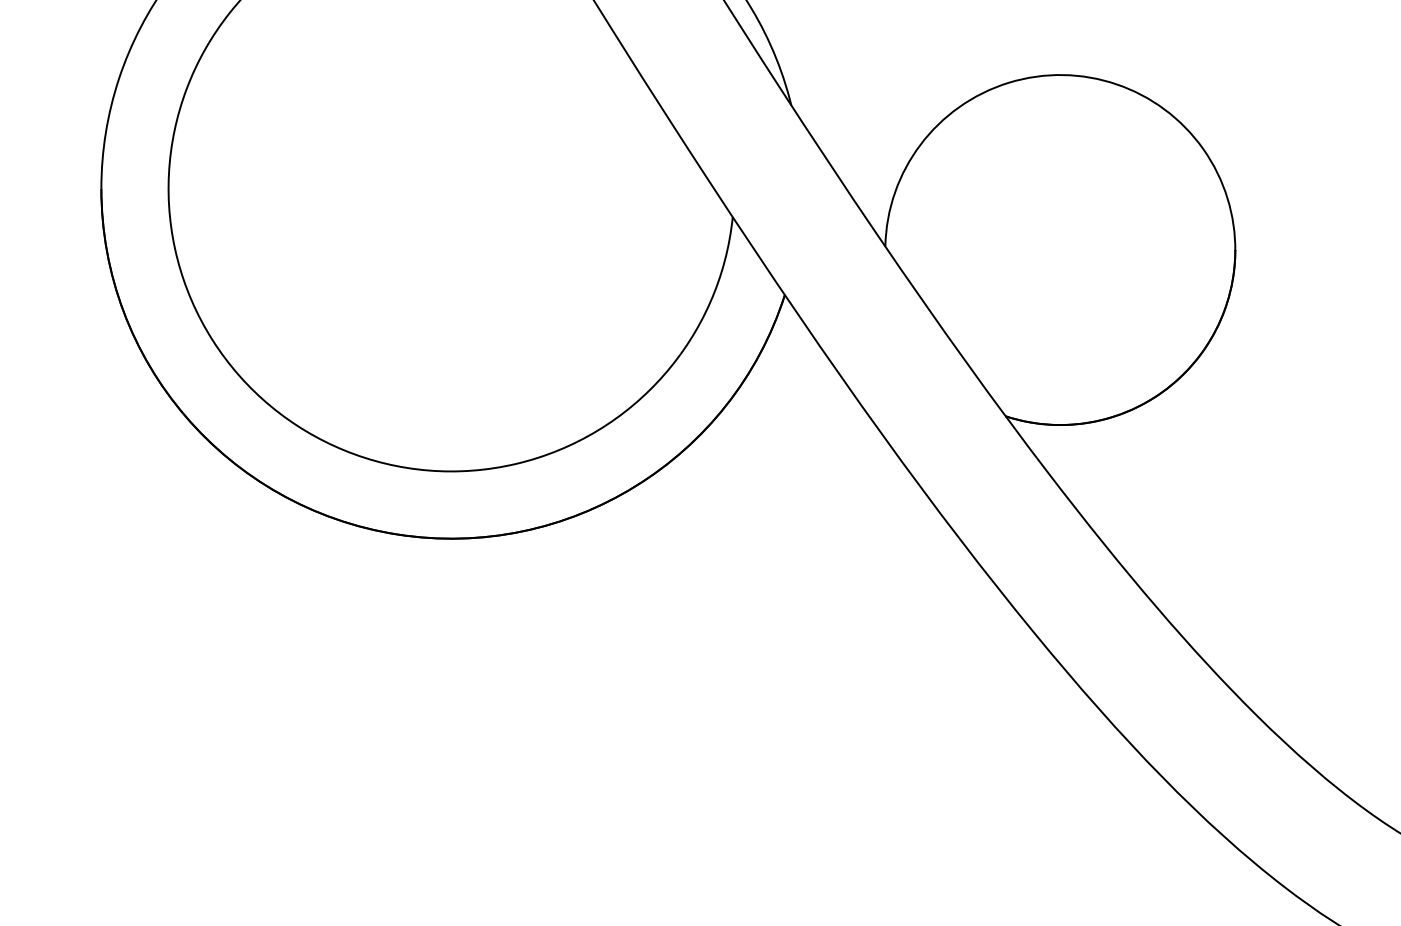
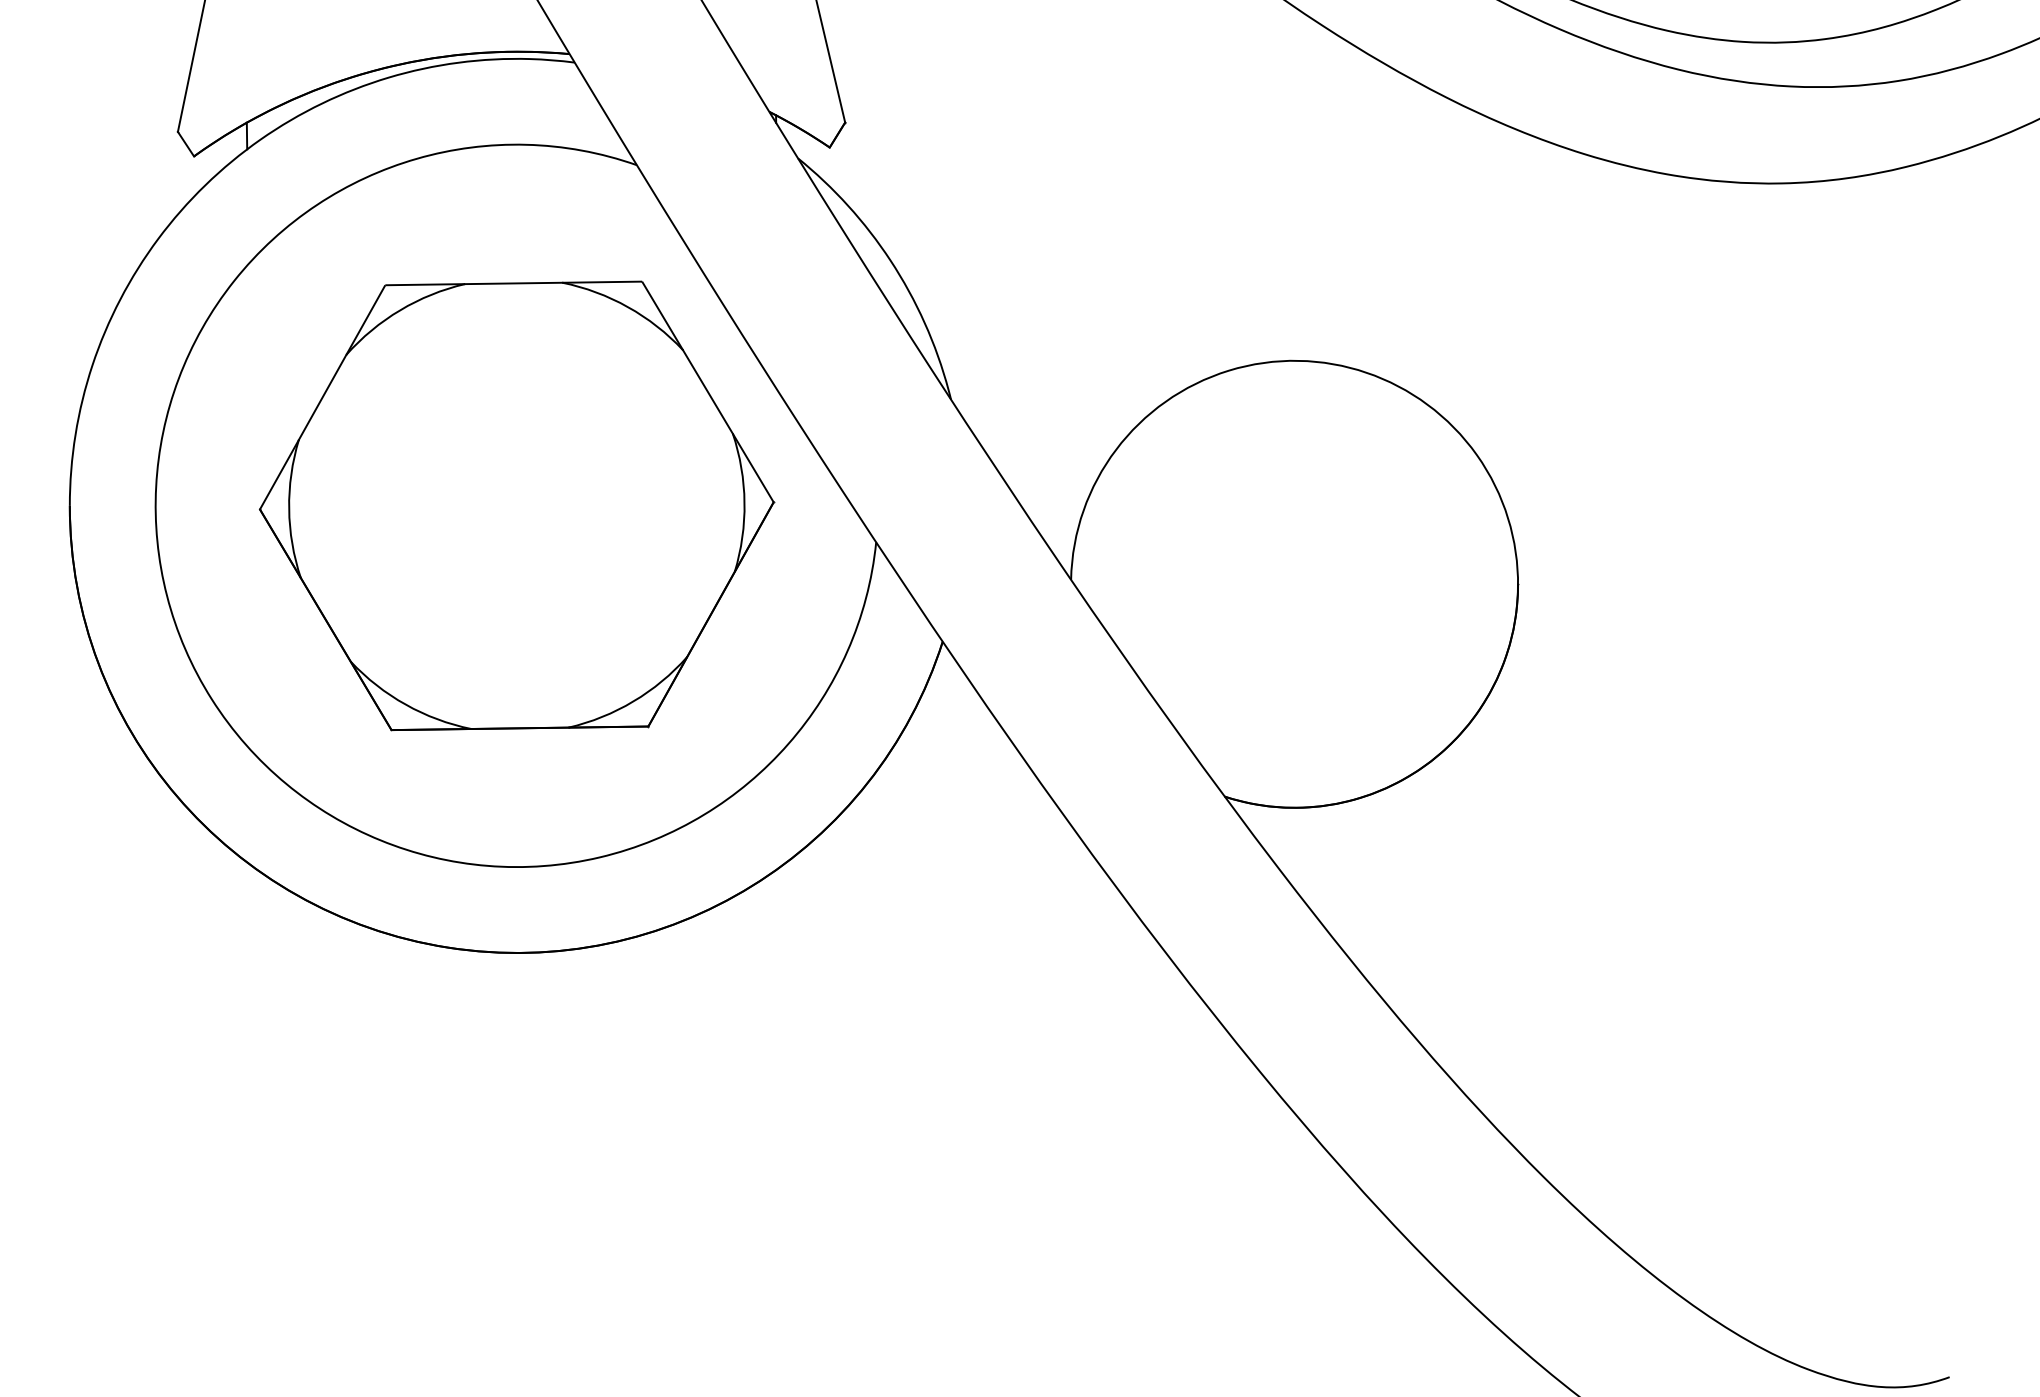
part: (451, 188) -> (517, 505), added

